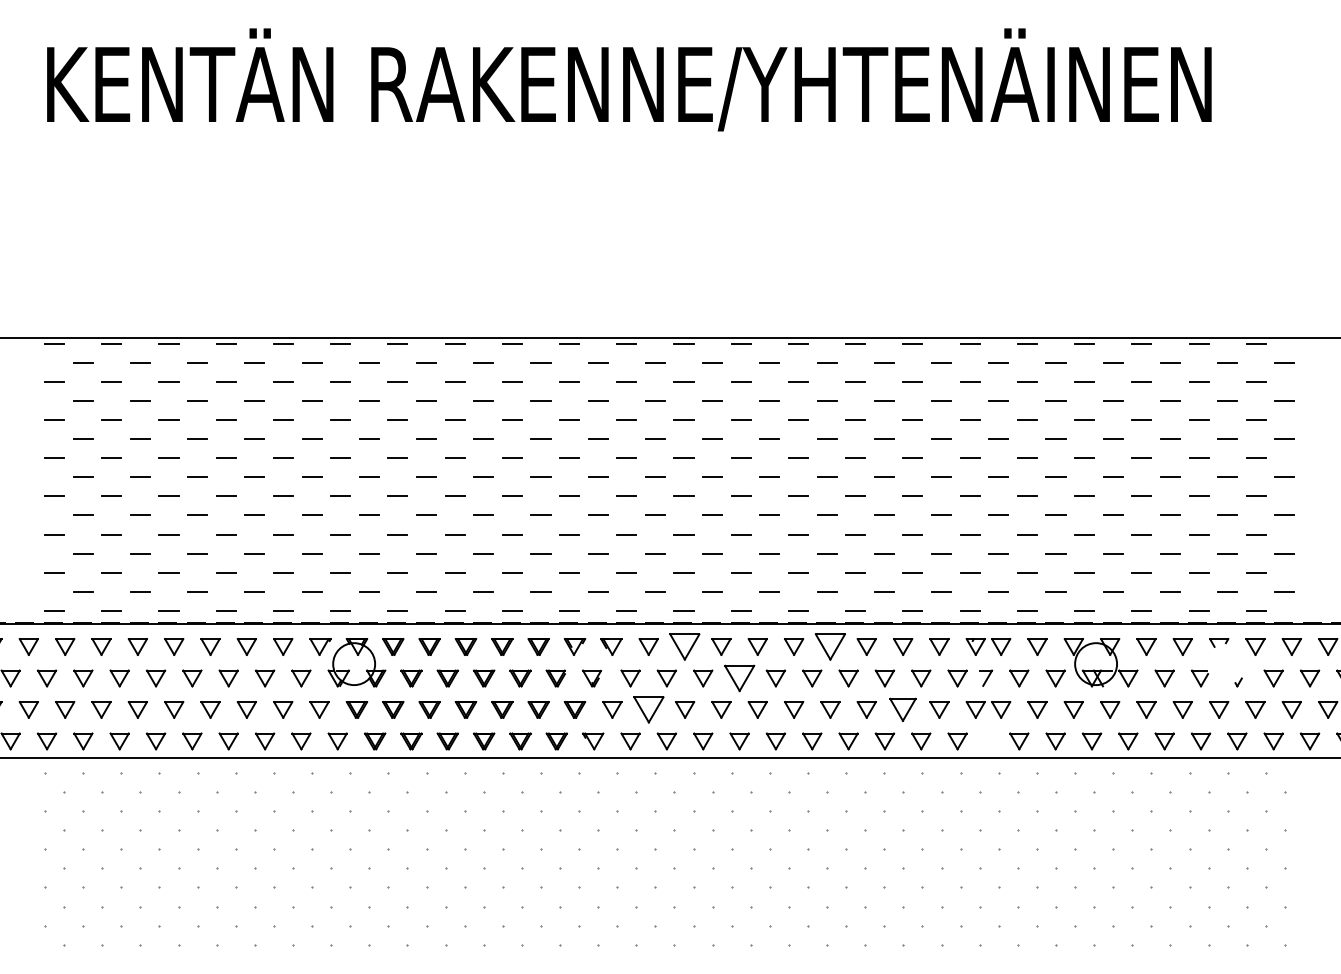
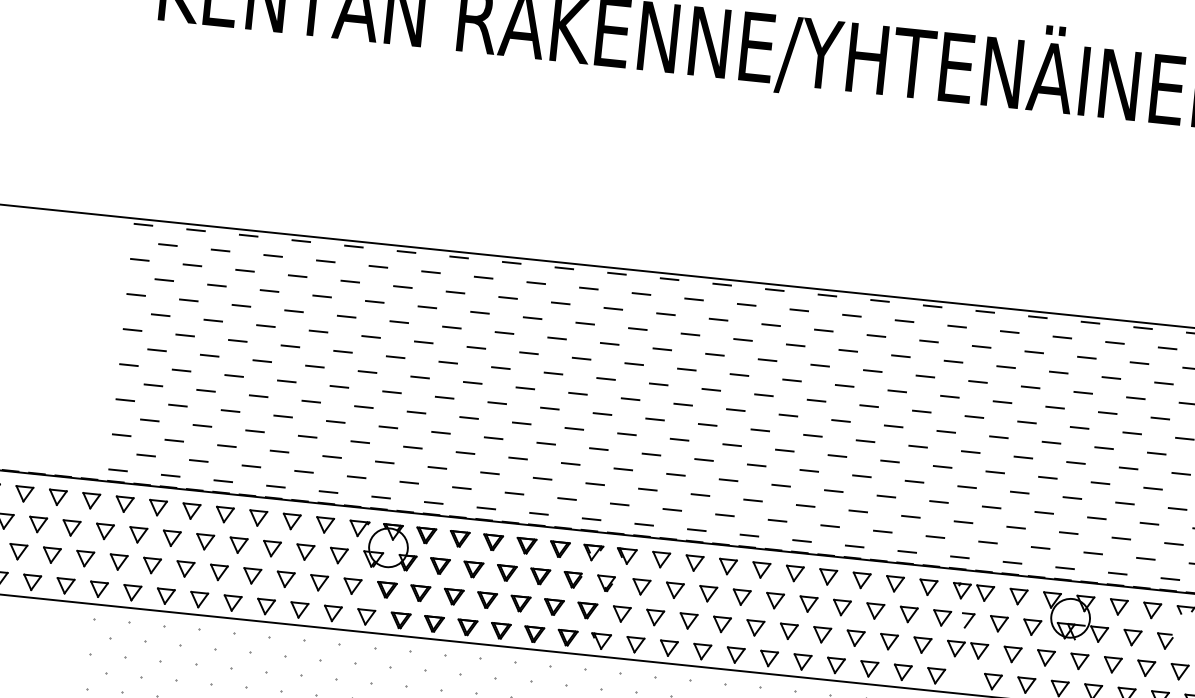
part: (685, 646) -> (694, 563), size x0.62
part: (830, 646) -> (828, 576), size x0.62
part: (739, 678) -> (741, 597), size x0.62
part: (648, 709) -> (654, 617), size x0.62
part: (903, 709) -> (889, 641), size x0.71

